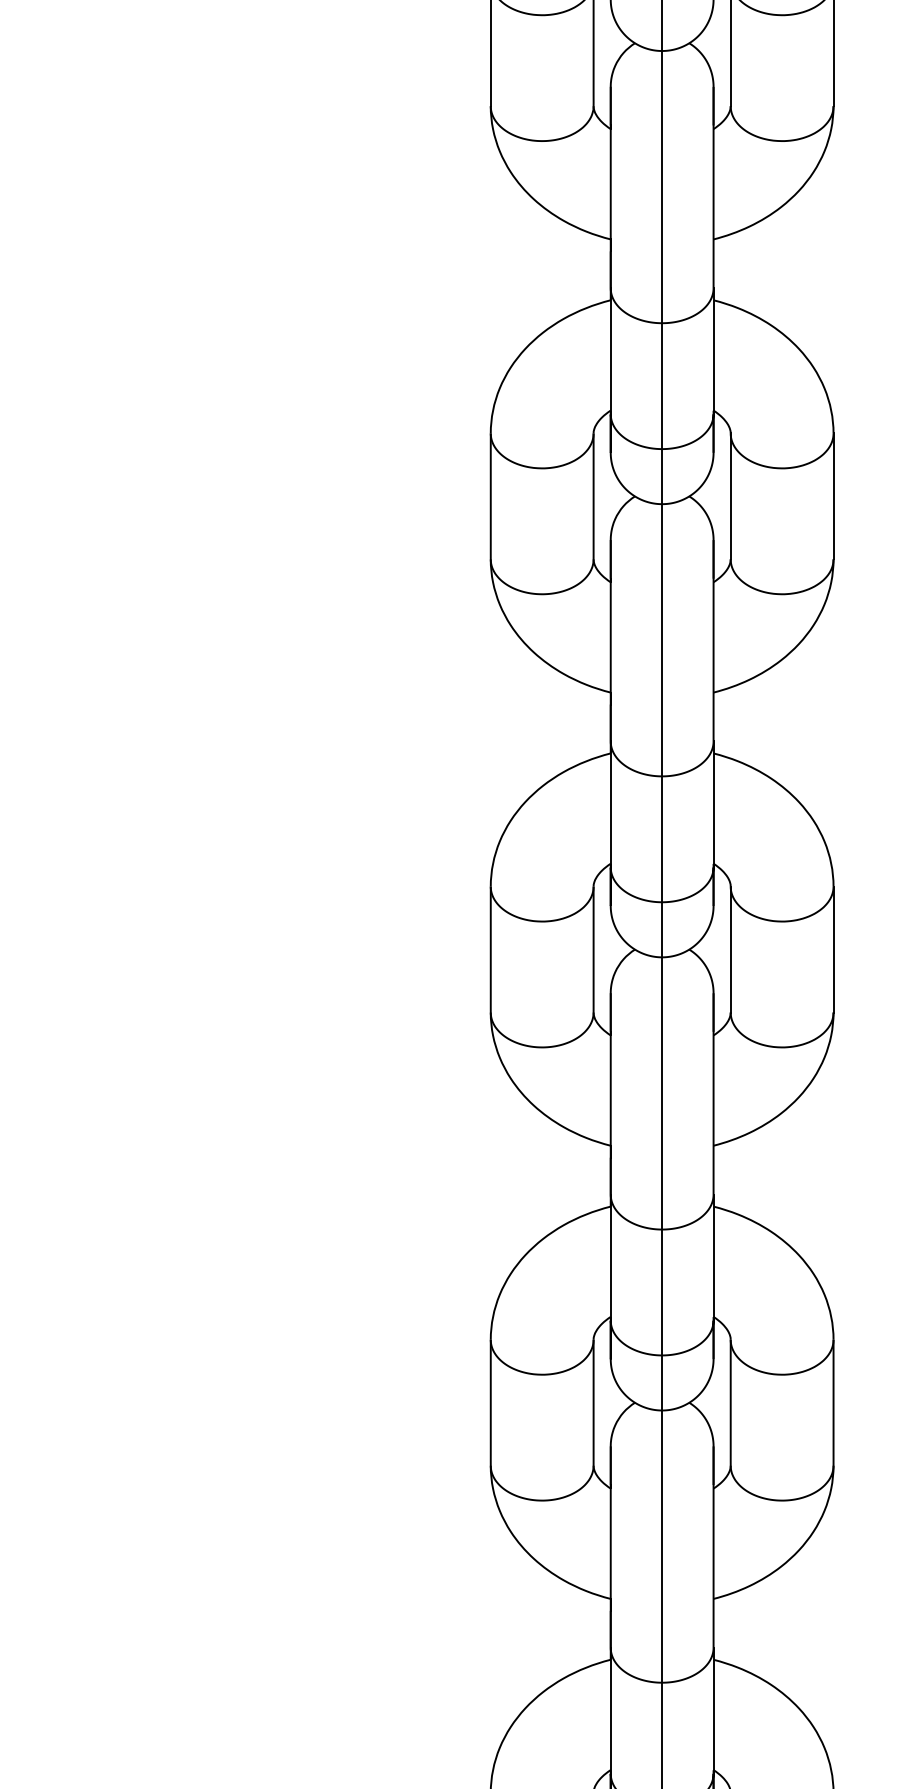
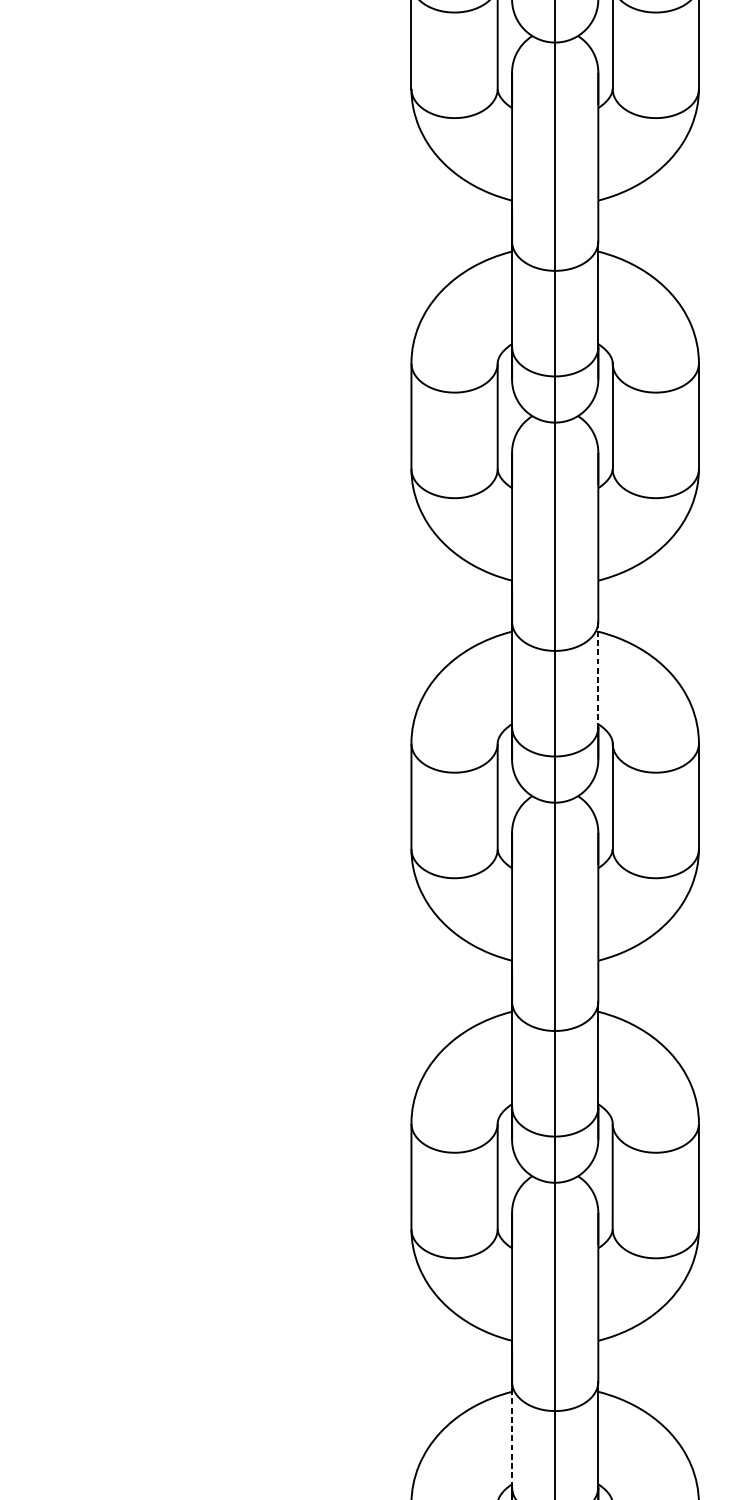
line: (713, 804) -> (598, 674), solid -> dashed
line: (610, 1710) -> (511, 1434), solid -> dashed

